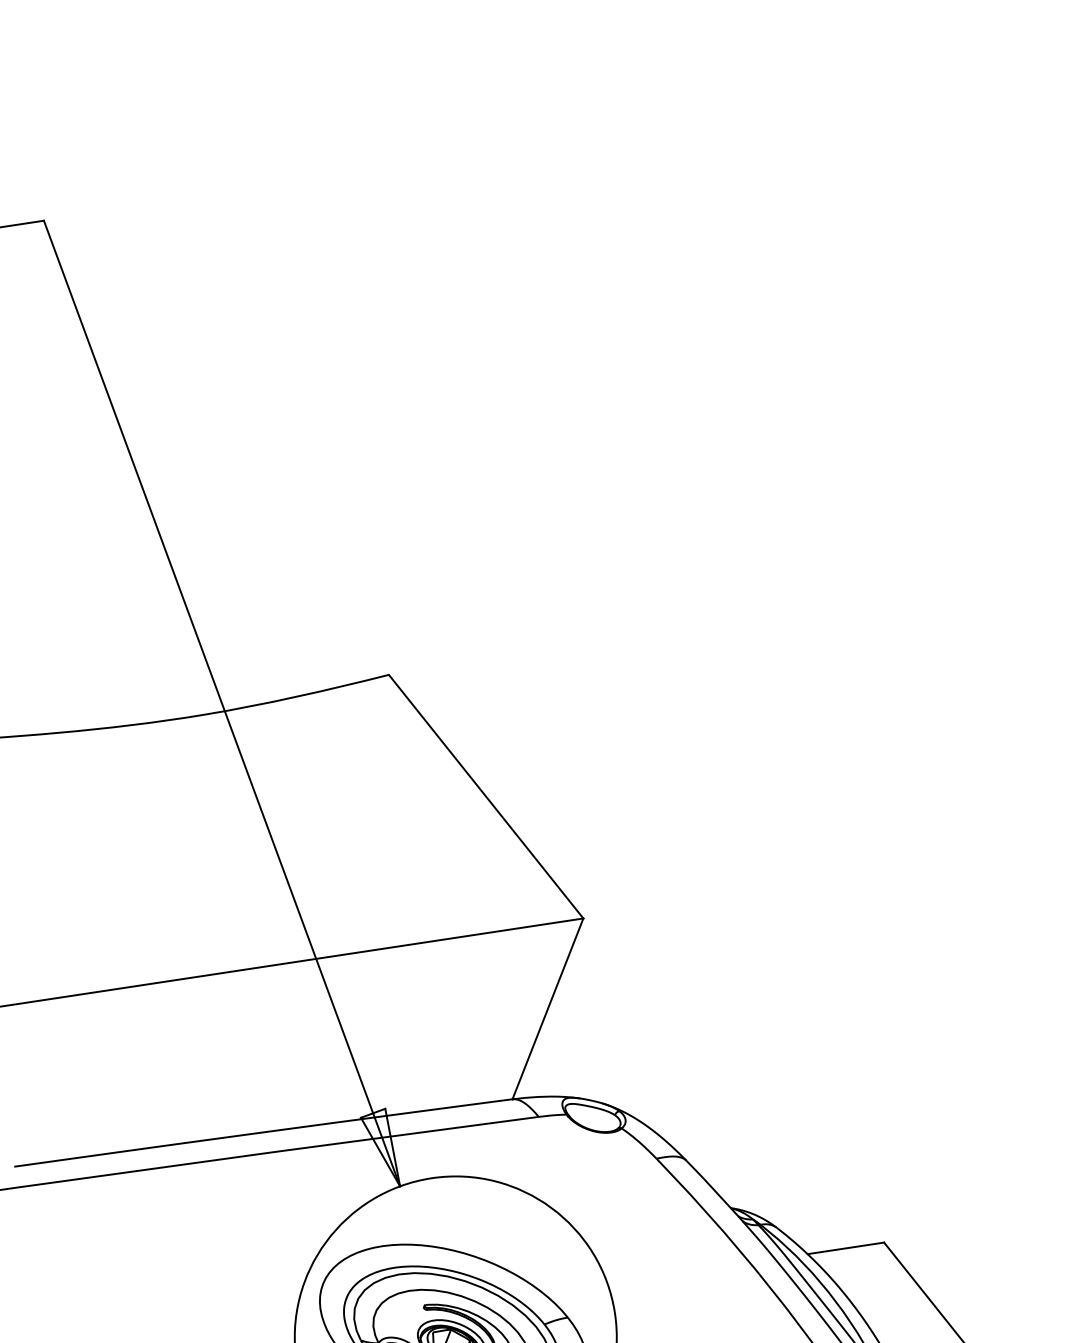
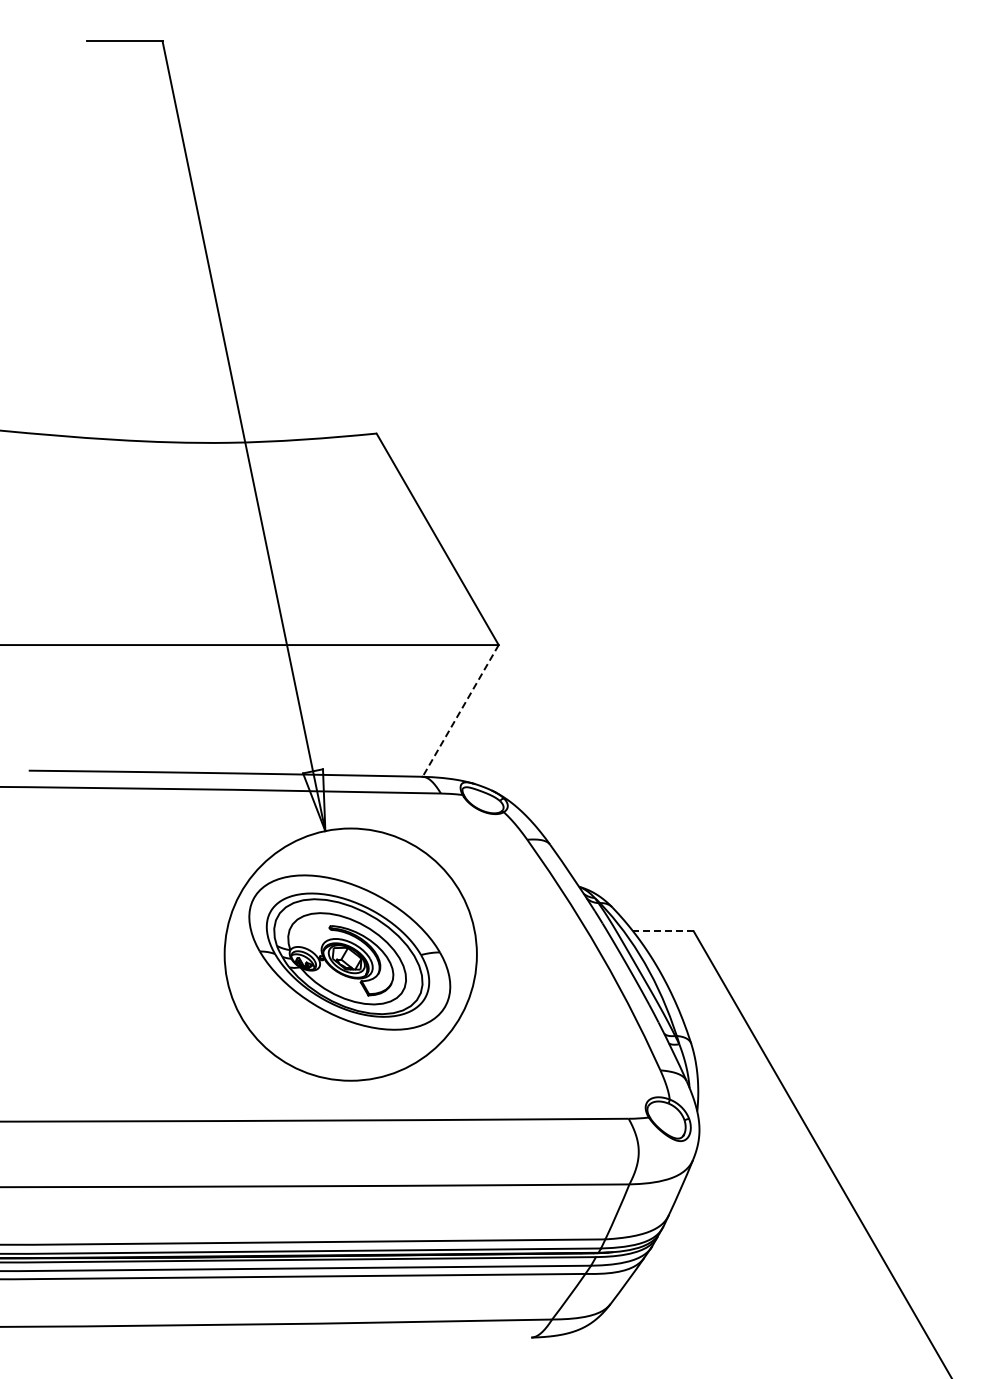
line: (547, 1009) -> (460, 711), solid -> dashed
line: (844, 1248) -> (662, 931), solid -> dashed

